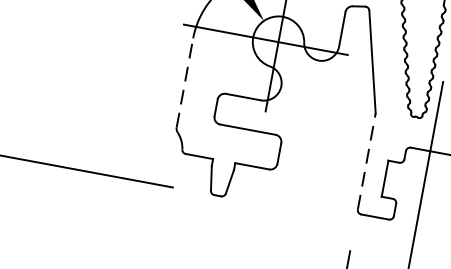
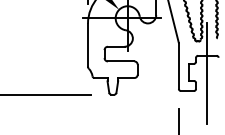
line: (184, 81) -> (87, 44), dashed -> solid
line: (366, 160) -> (178, 65), dashed -> solid

